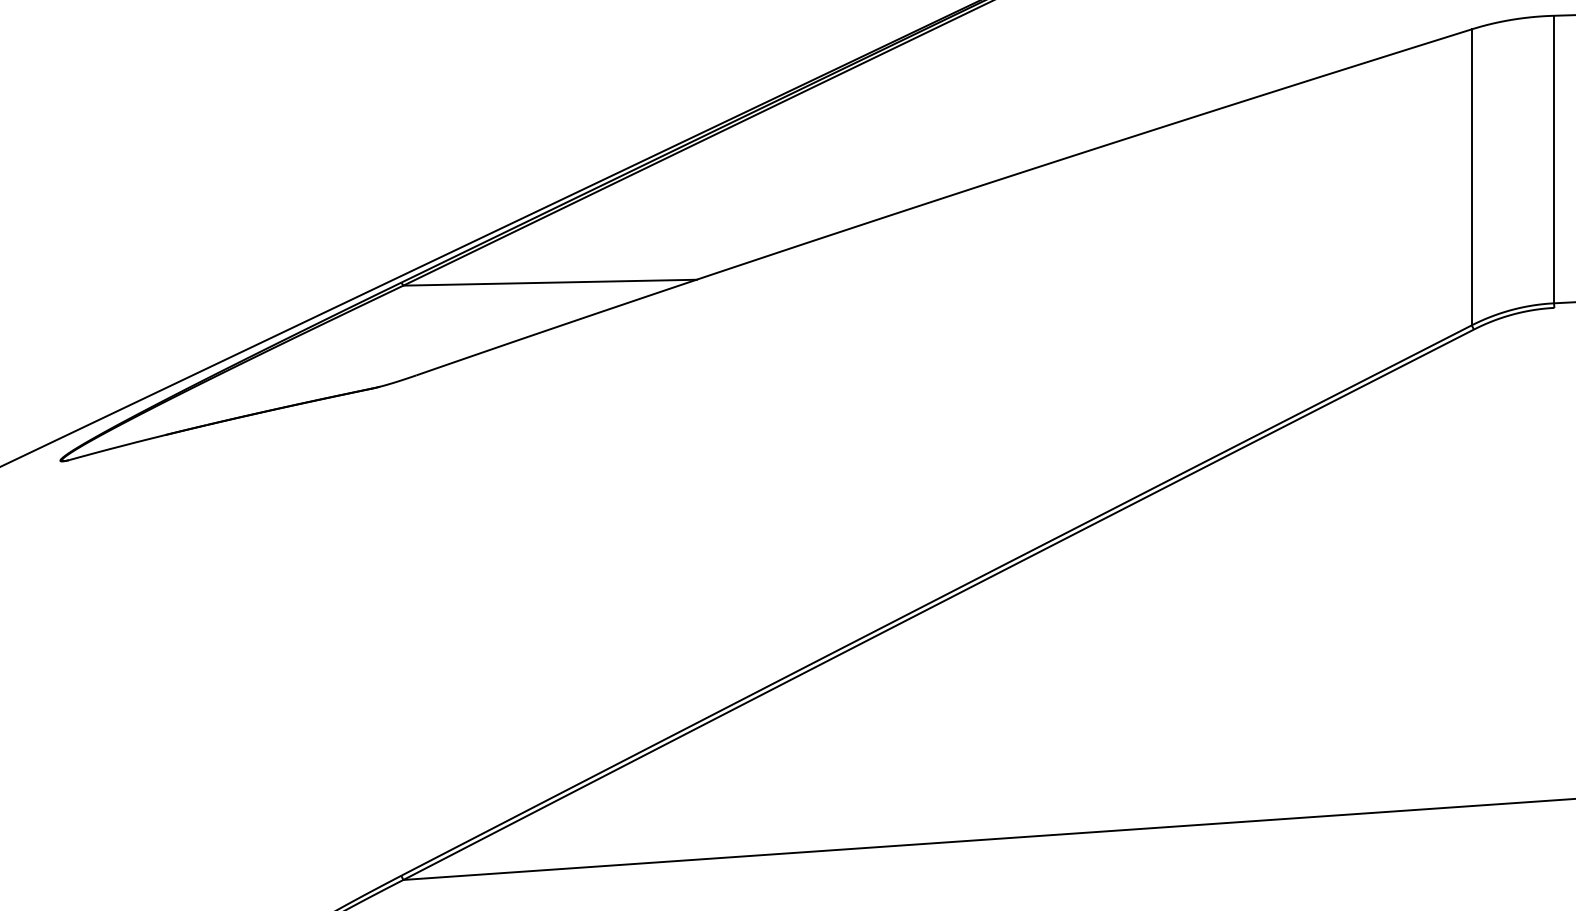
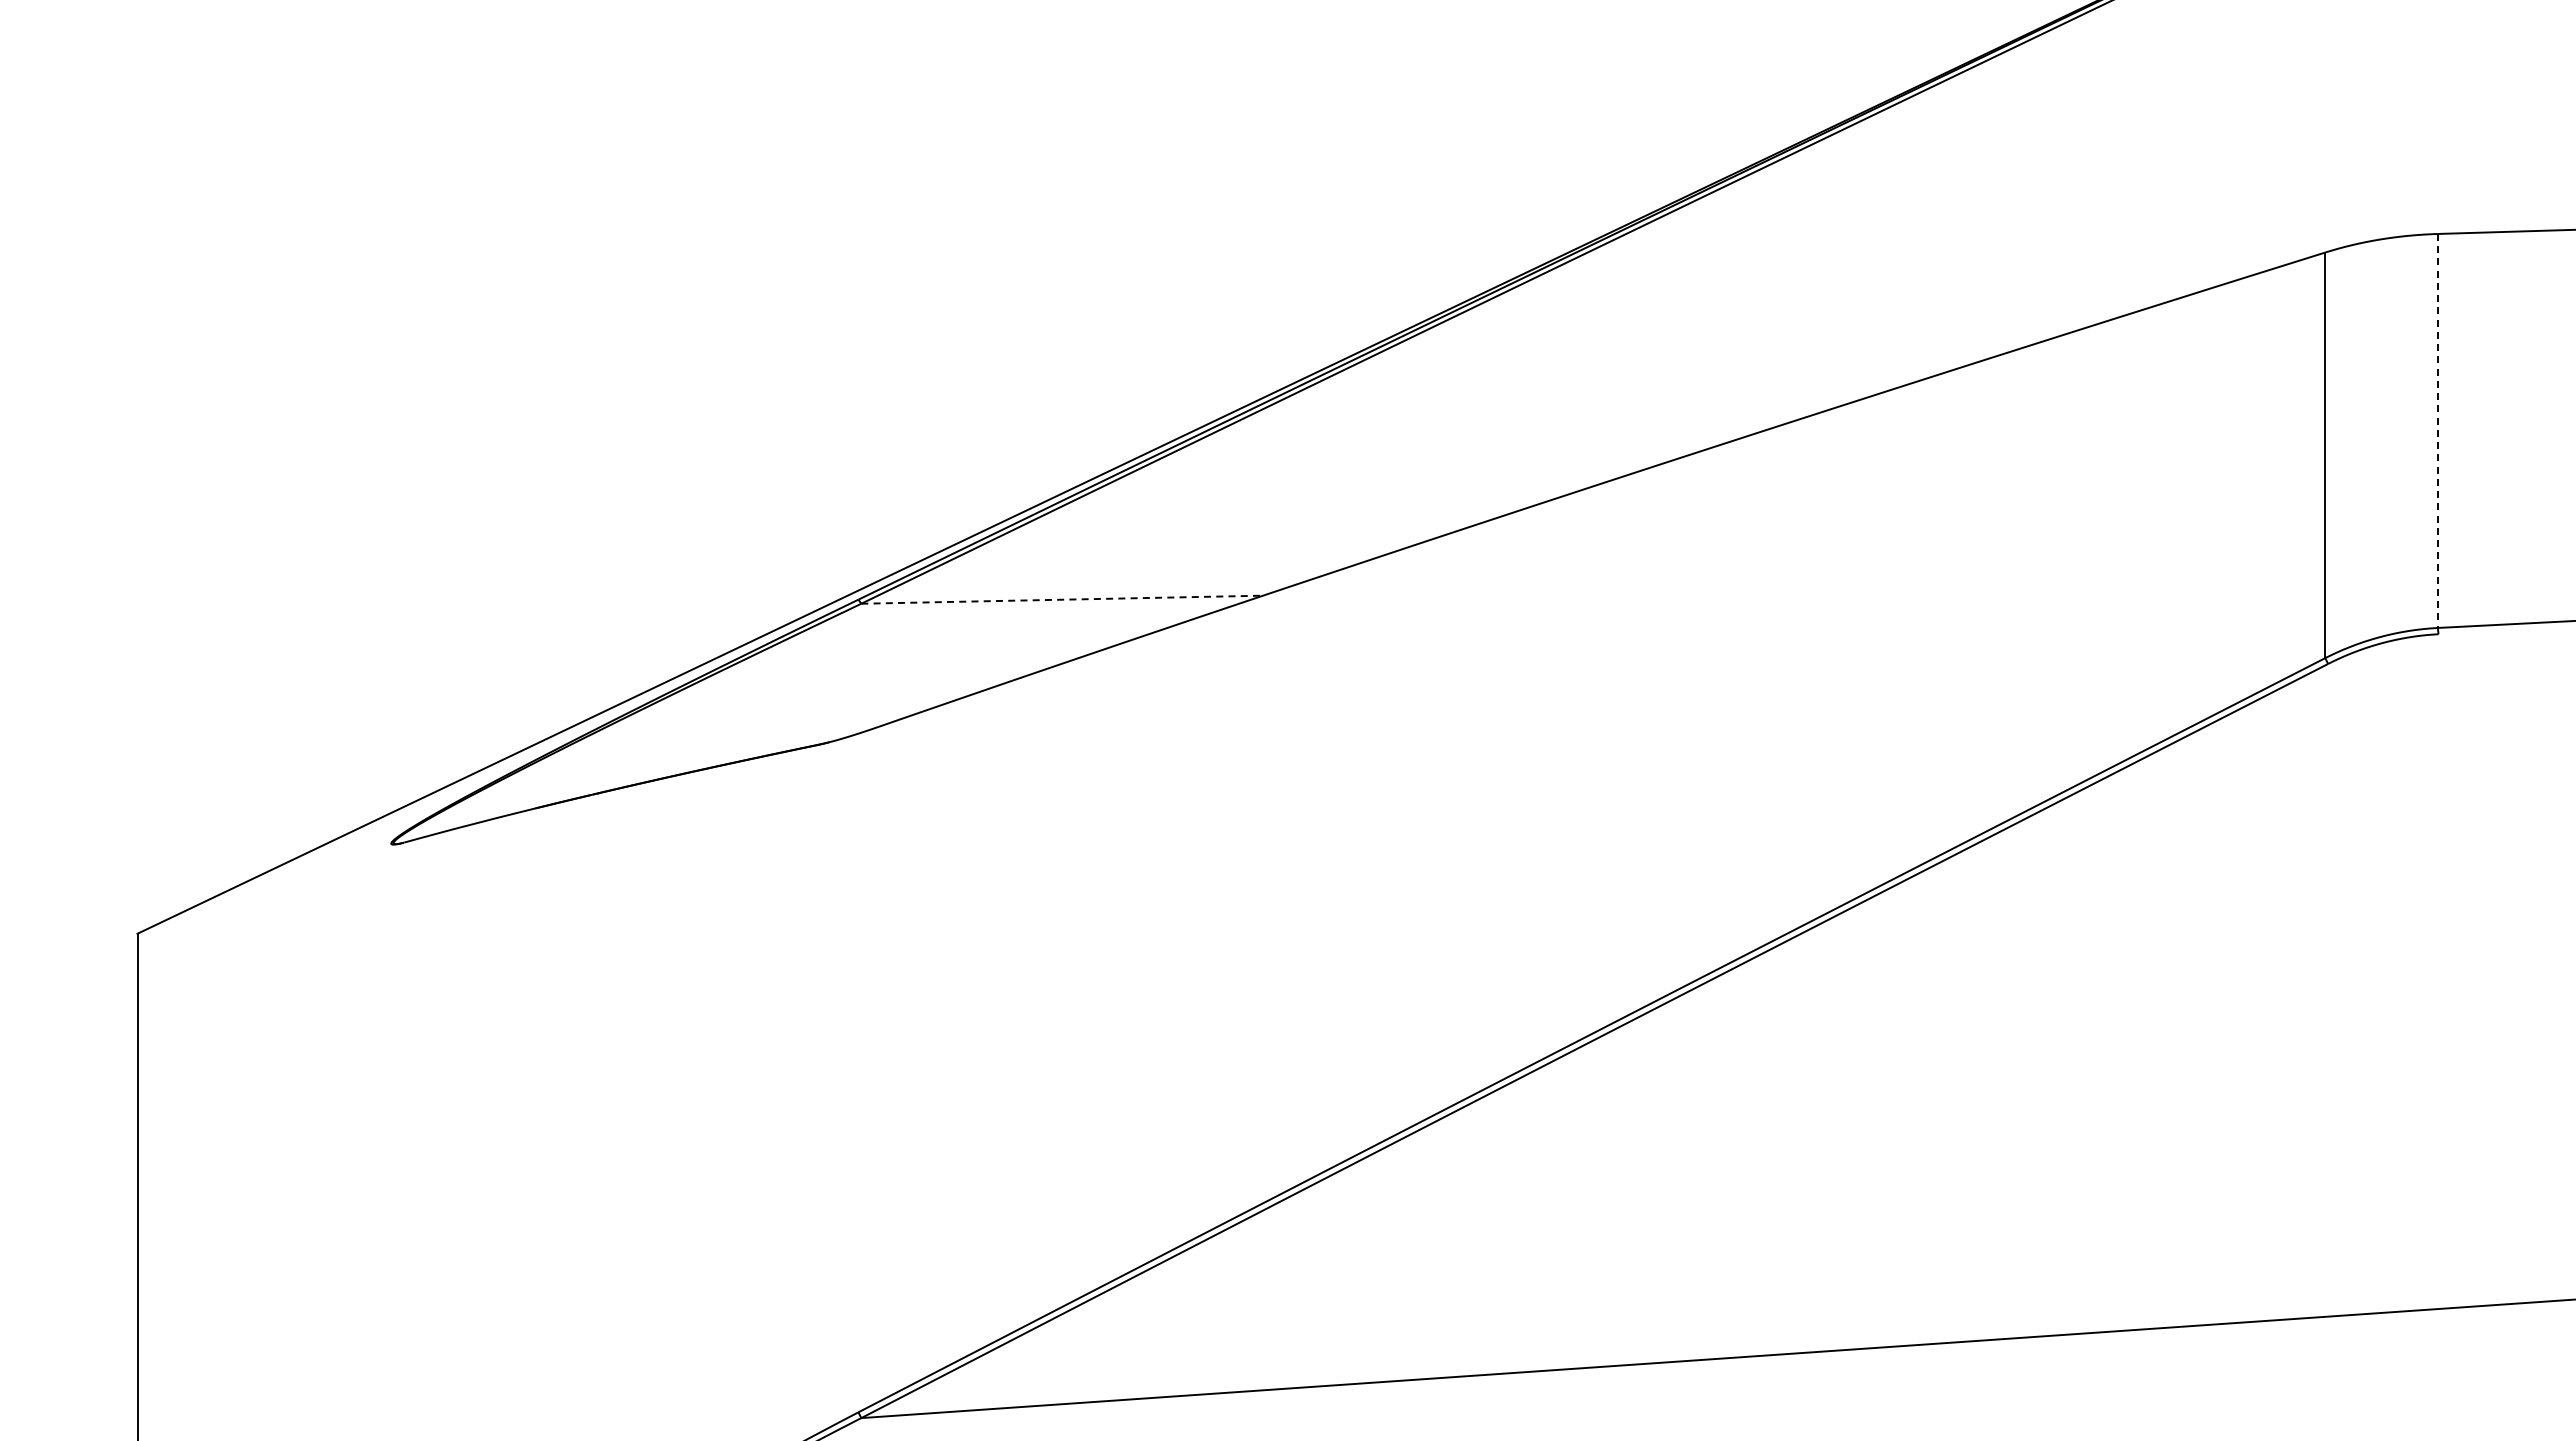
line: (1553, 159) -> (2437, 430), solid -> dashed
line: (550, 282) -> (1062, 599), solid -> dashed

